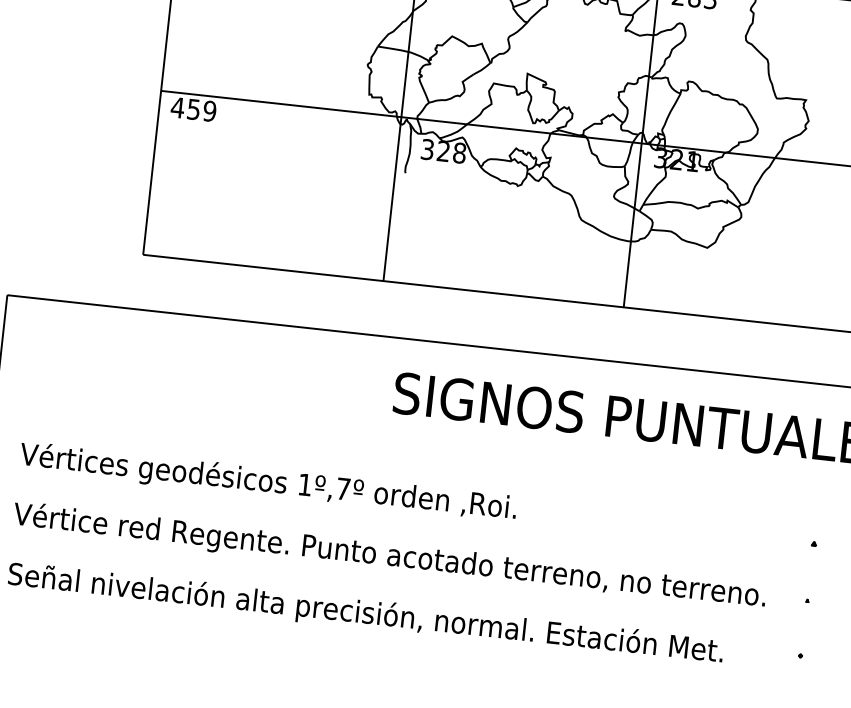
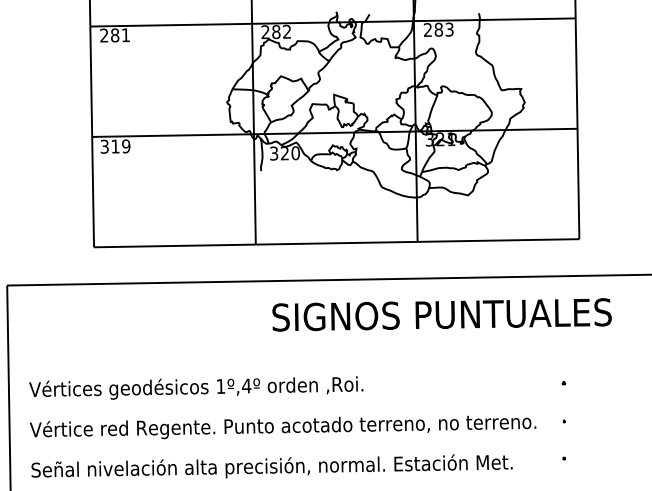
text: (184, 108) -> (109, 146), 459 -> 319
text: (459, 152) -> (295, 152), 328 -> 320
text: (343, 488) -> (246, 385), 1º,7º -> 1º,4º

